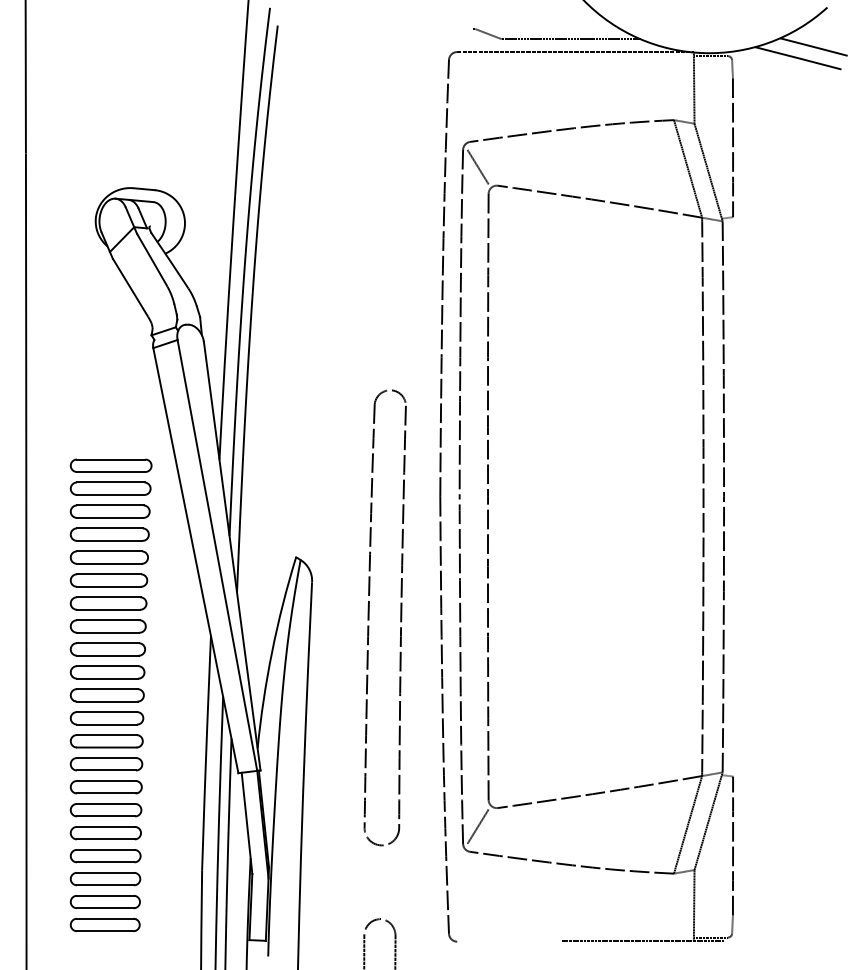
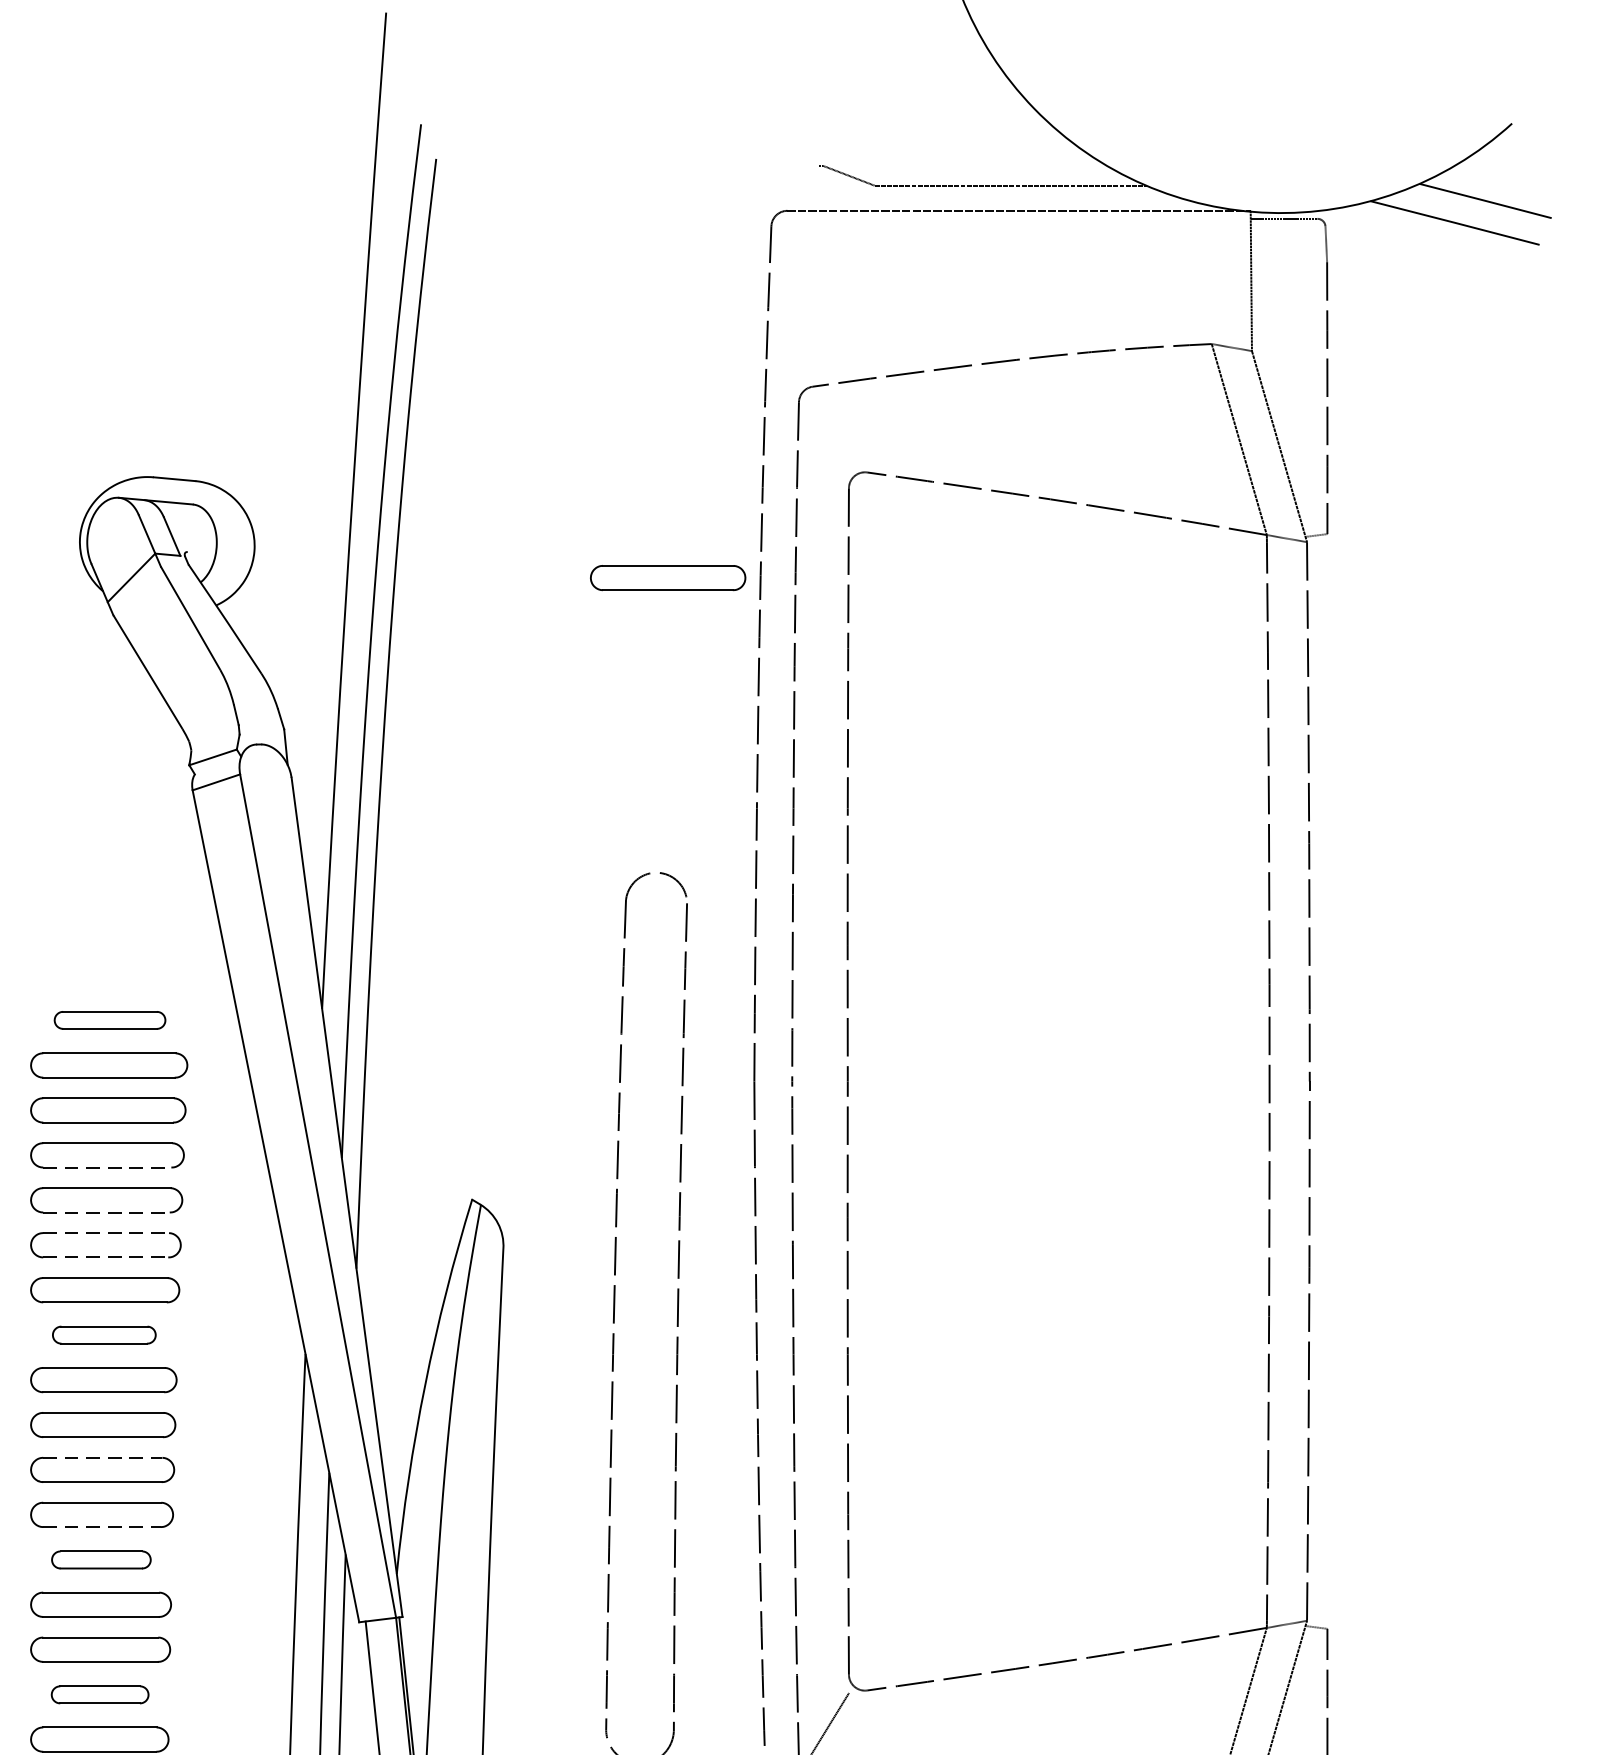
line: (477, 166) -> (827, 434), removed
part: (395, 239) -> (666, 577), added
part: (110, 465) -> (108, 1020), size x0.7
line: (109, 540) -> (106, 1166), solid -> dashed
line: (109, 563) -> (106, 1211), solid -> dashed
line: (109, 574) -> (106, 1233), solid -> dashed
line: (108, 586) -> (104, 1256), solid -> dashed
part: (107, 626) -> (102, 1335), size x0.7
line: (107, 689) -> (102, 1458), solid -> dashed
line: (106, 724) -> (101, 1526), solid -> dashed
part: (106, 741) -> (101, 1560), size x0.7
part: (105, 810) -> (99, 1695), size x0.7

